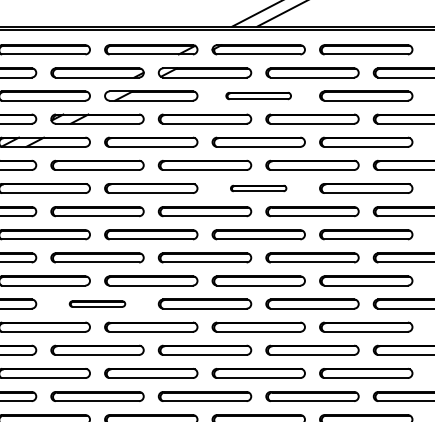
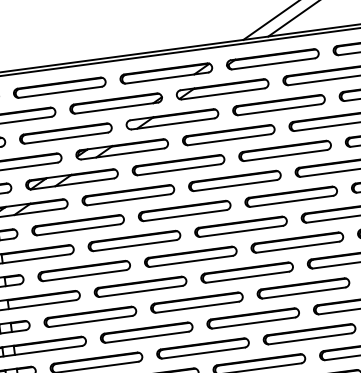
part: (258, 95) -> (278, 104), size x1.43
part: (258, 188) -> (290, 196), size x1.67
part: (97, 303) -> (146, 332), size x1.67

